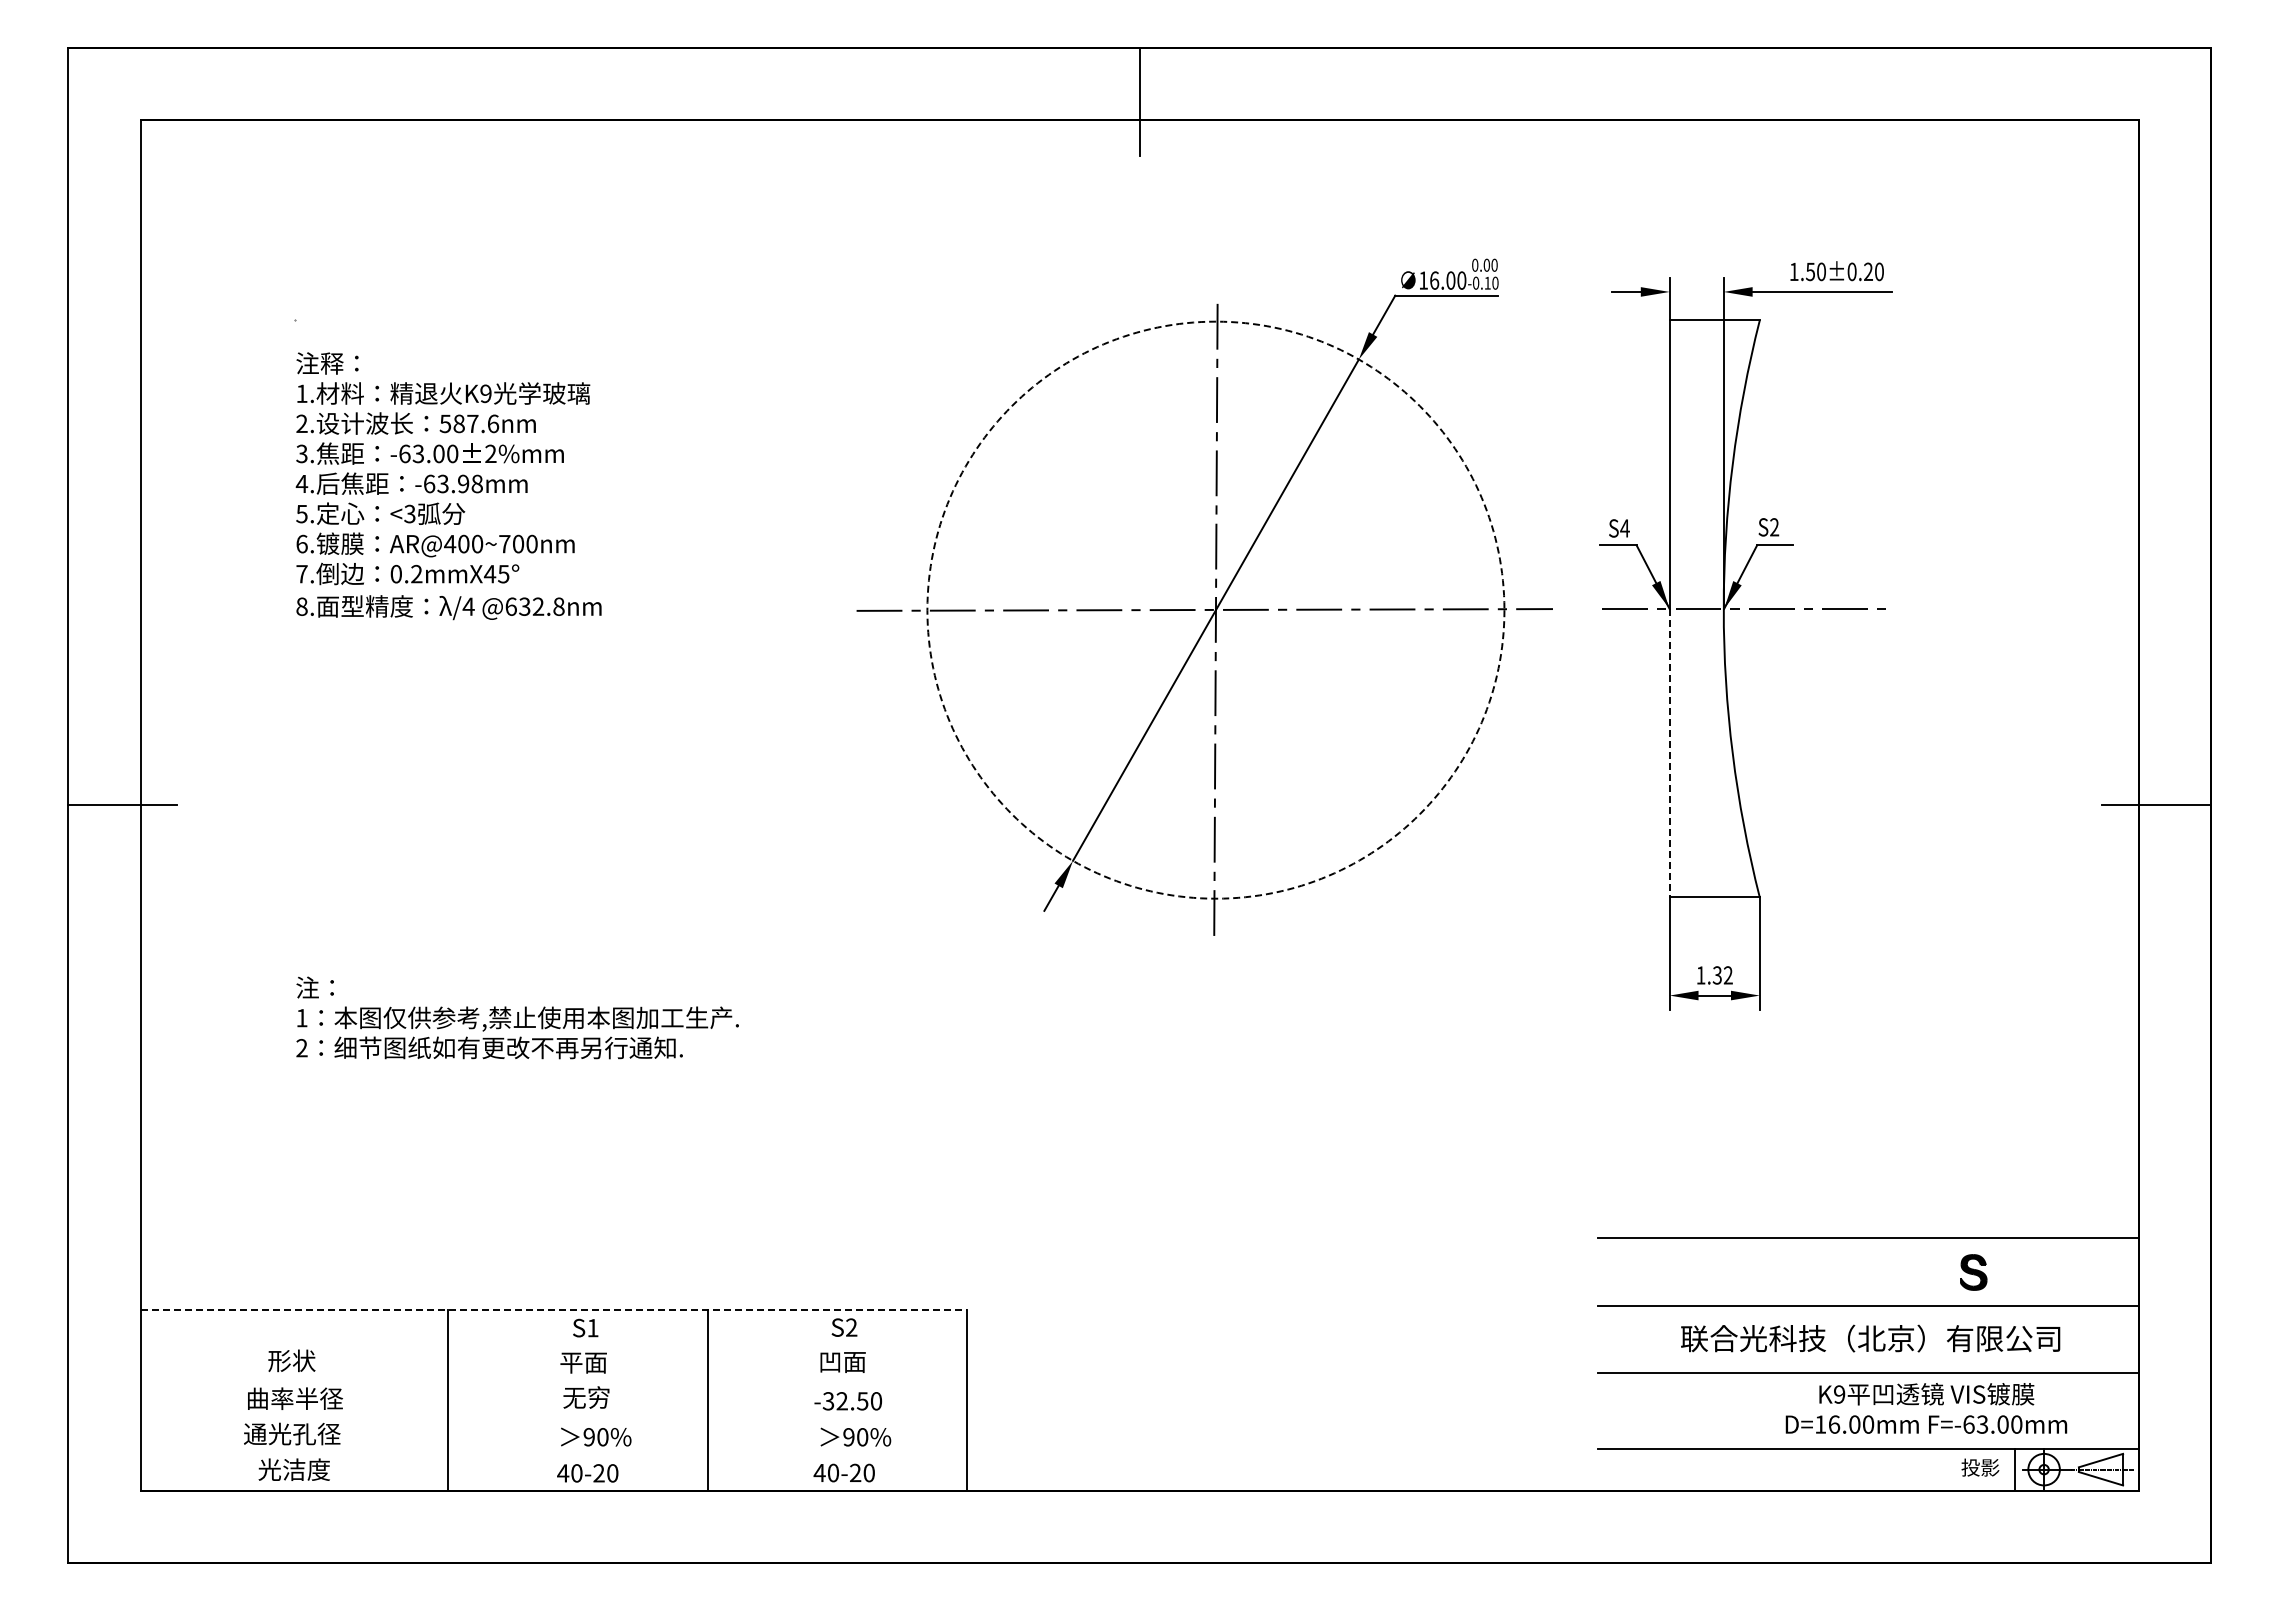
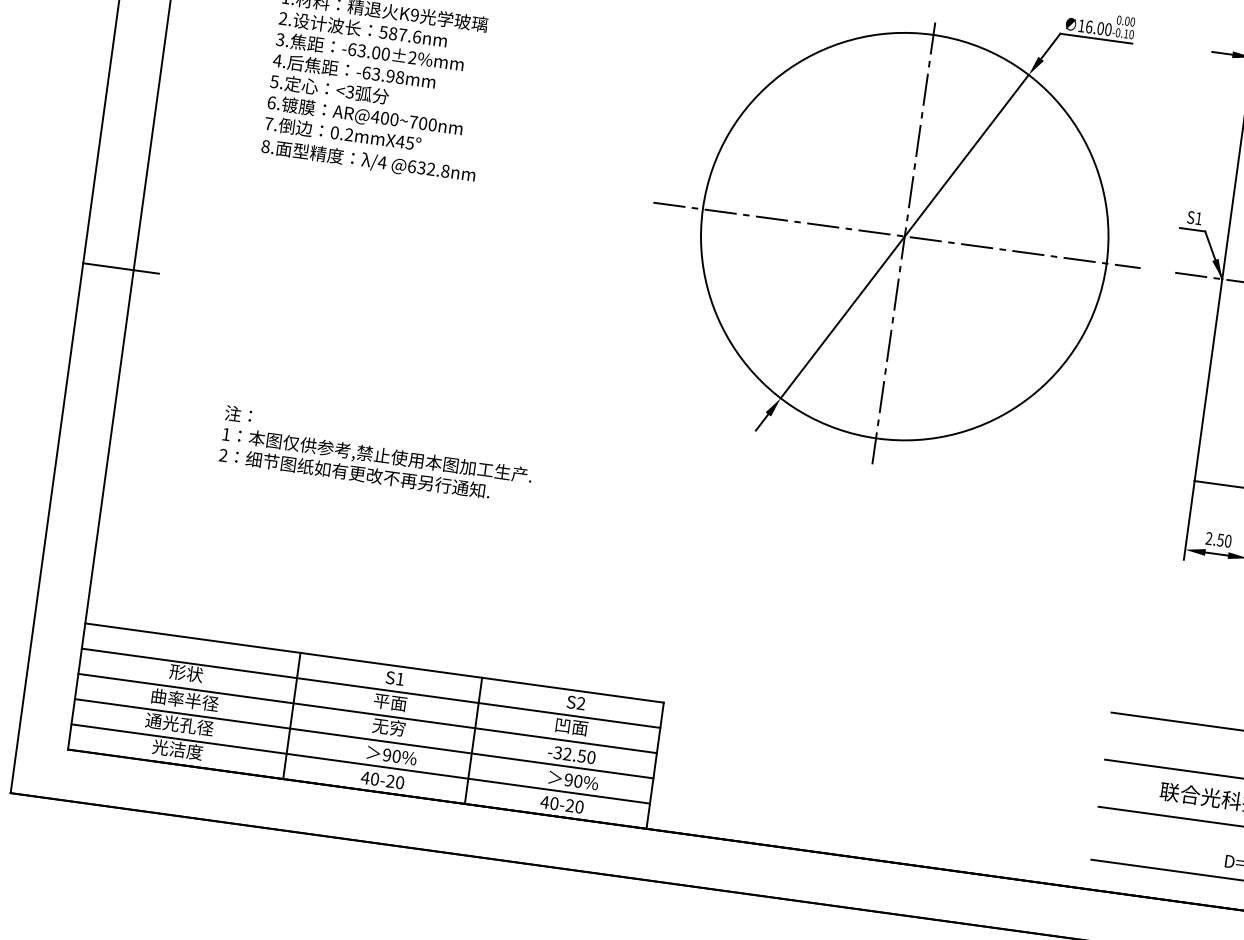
text: (1624, 528) -> (1198, 218), S4 -> S1
circle: (1215, 609) -> (904, 236), dashed -> solid
line: (1669, 753) -> (1208, 380), dashed -> solid
text: (1714, 975) -> (1218, 539), 1.32 -> 2.50
line: (554, 1310) -> (374, 663), dashed -> solid
line: (553, 1346) -> (370, 688), added
line: (553, 1382) -> (367, 713), added
line: (553, 1418) -> (363, 738), added
line: (553, 1454) -> (360, 763), added

